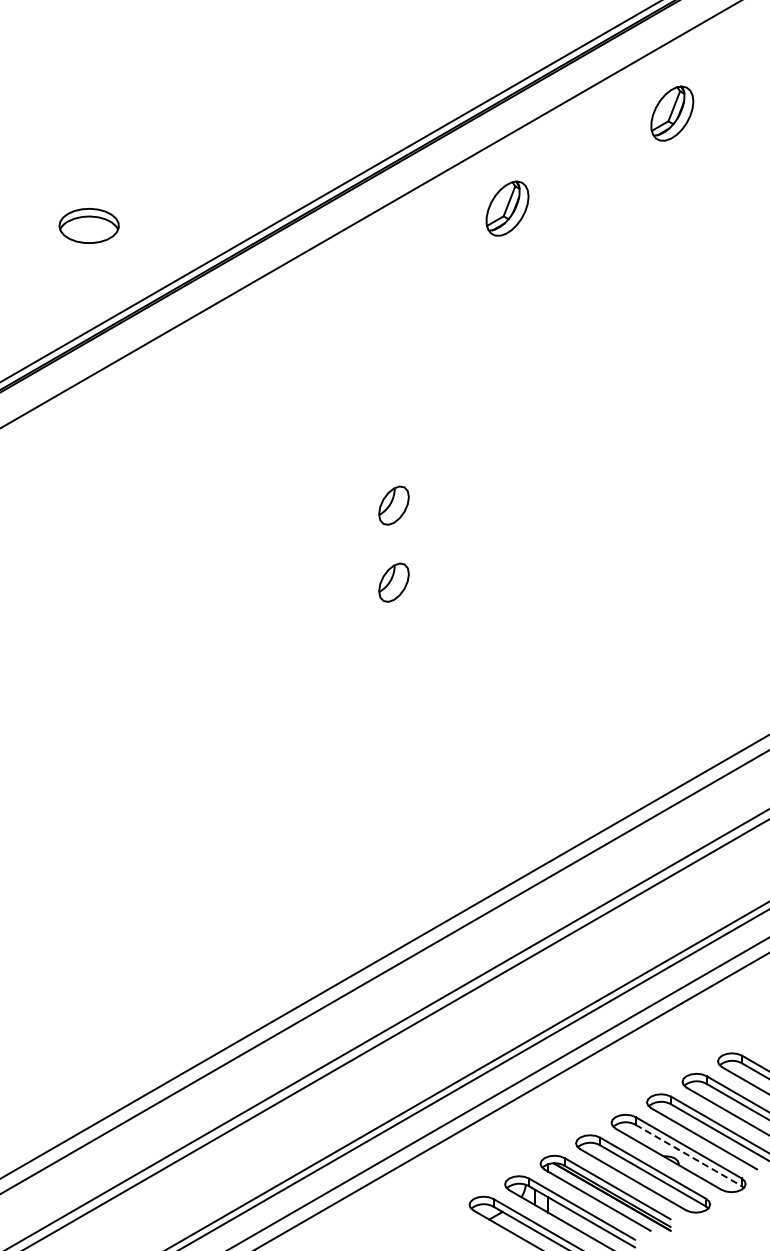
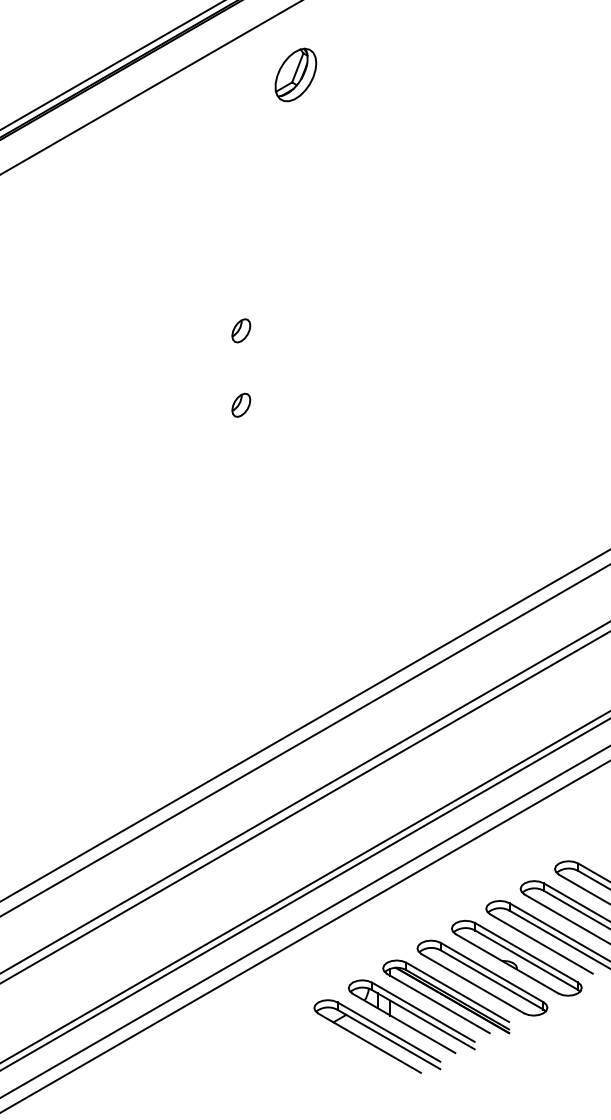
part: (507, 208) -> (295, 74), moved
part: (394, 505) -> (241, 330), size x0.62
part: (394, 582) -> (241, 405), size x0.62
line: (689, 1155) -> (527, 960), dashed -> solid

